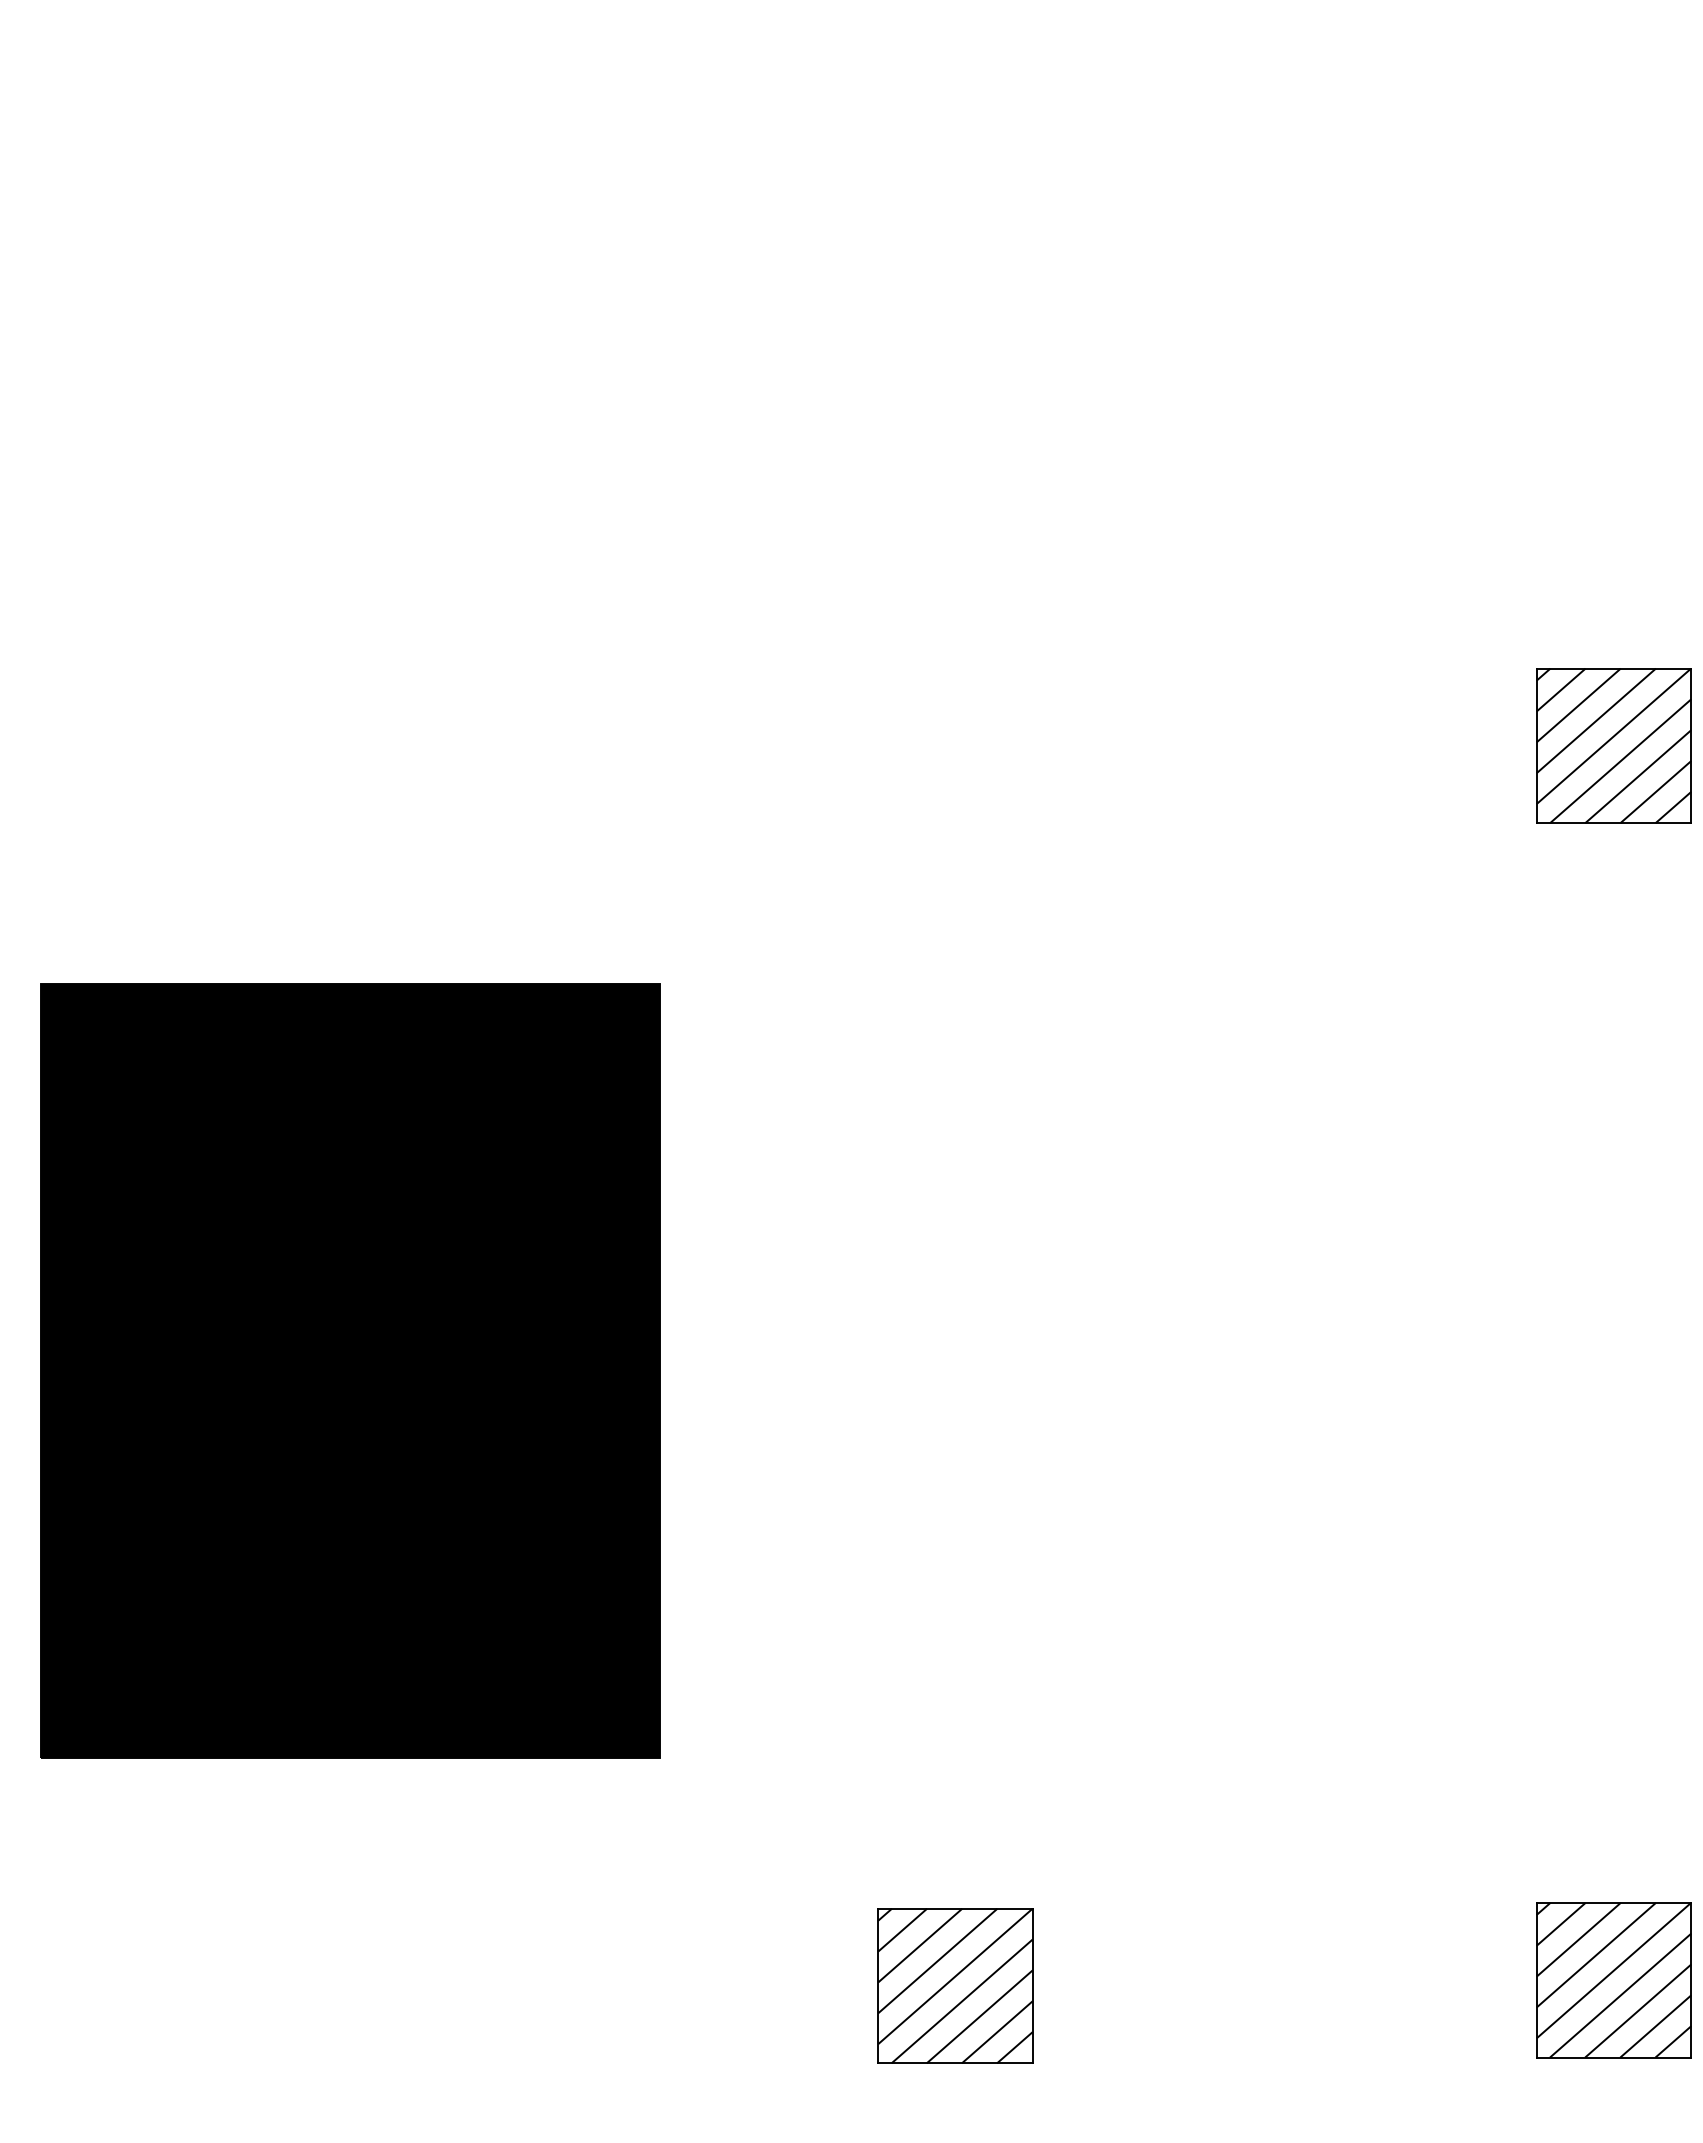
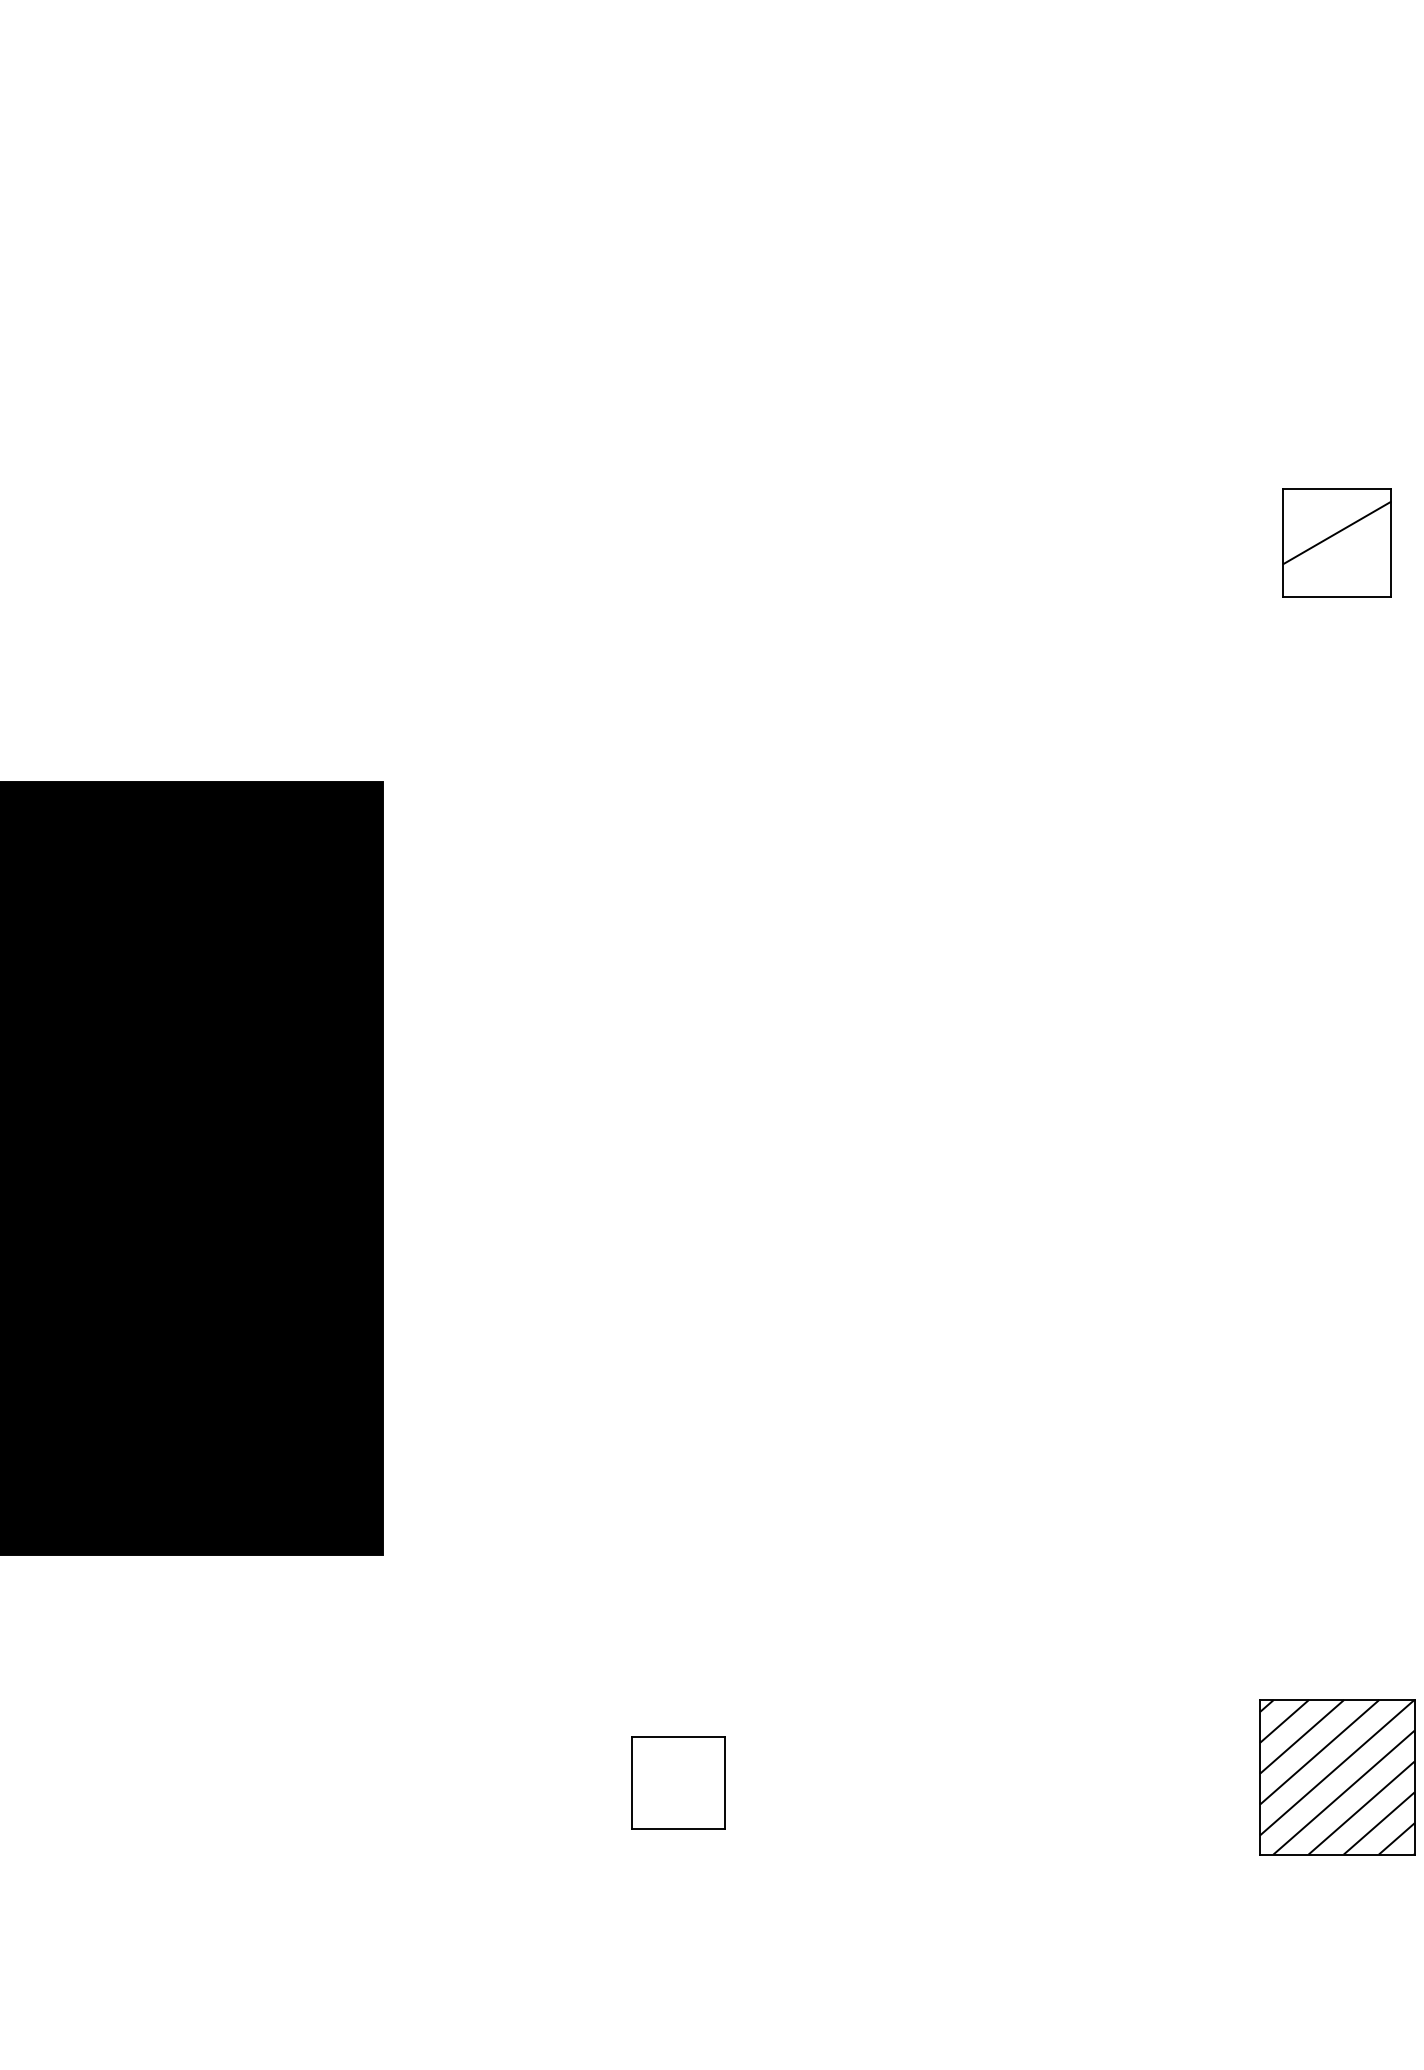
part: (1613, 745) -> (1336, 542), size x0.7
part: (955, 1985) -> (678, 1782), size x0.6

